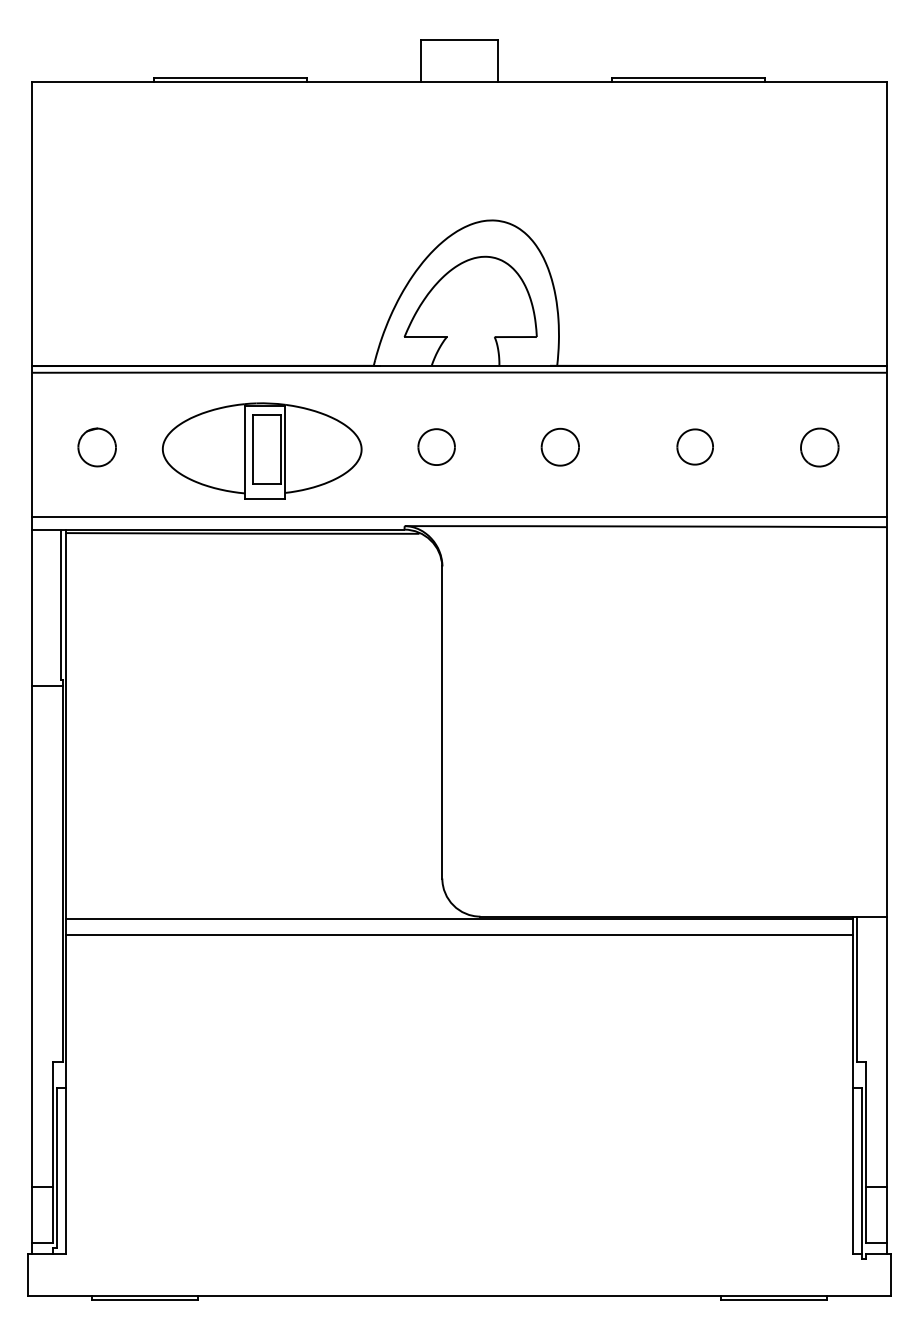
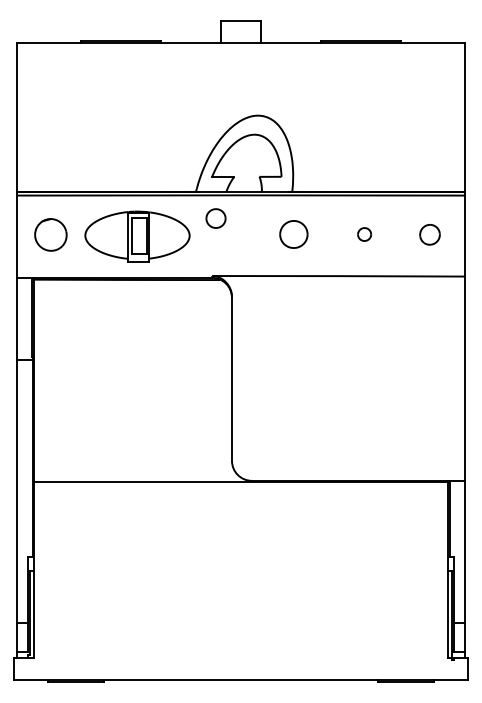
part: (96, 446) -> (50, 234), size x1.6
part: (435, 446) -> (215, 218), moved
part: (559, 446) -> (293, 234), size x1.4
part: (694, 446) -> (364, 234), size x0.7
line: (458, 517) -> (240, 271), removed
line: (458, 934) -> (240, 490), removed

